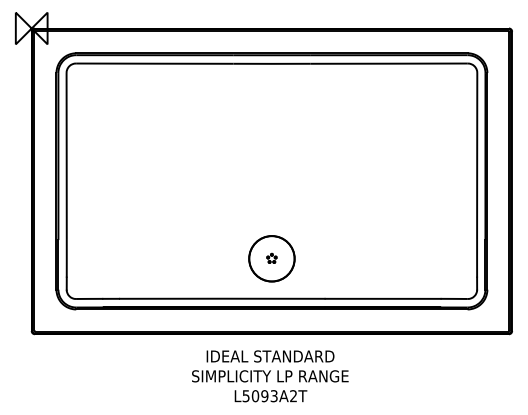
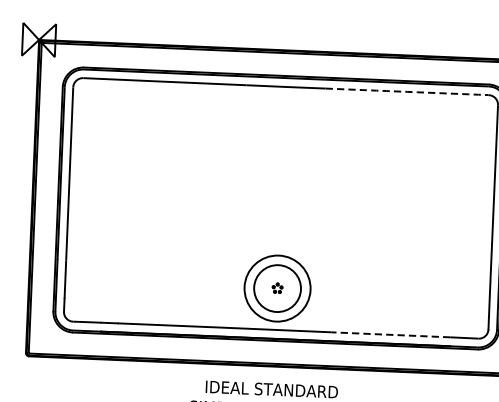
arc: (389, 63) -> (407, 91), solid -> dashed
circle: (271, 258) -> (277, 288), size x1.4
line: (383, 298) -> (391, 334), solid -> dashed

